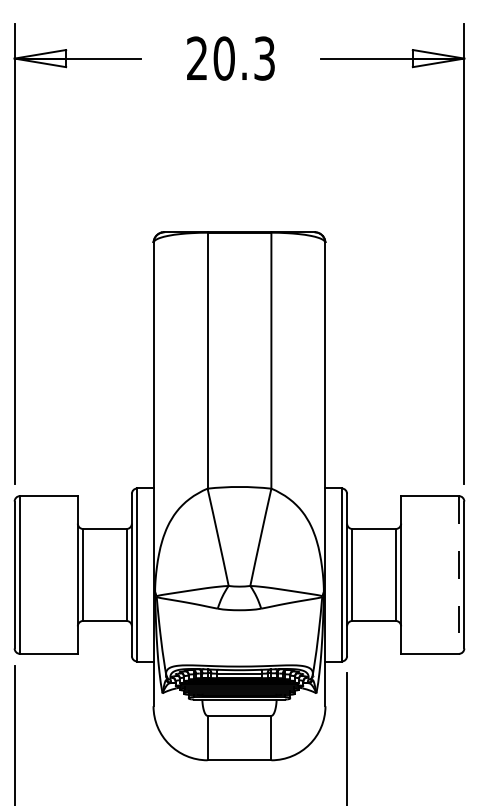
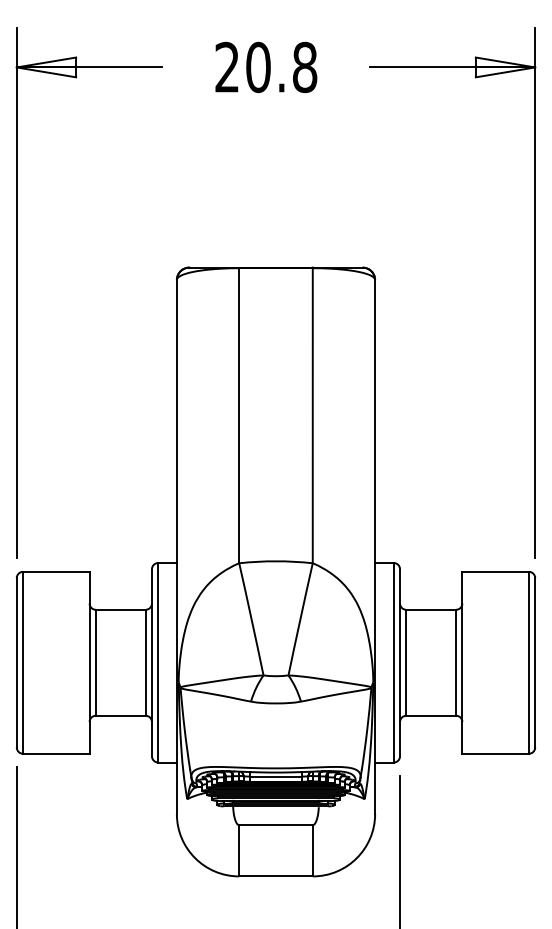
text: (265, 58) -> (305, 67), 20.3 -> 20.8
line: (458, 574) -> (528, 662), dashed -> solid

